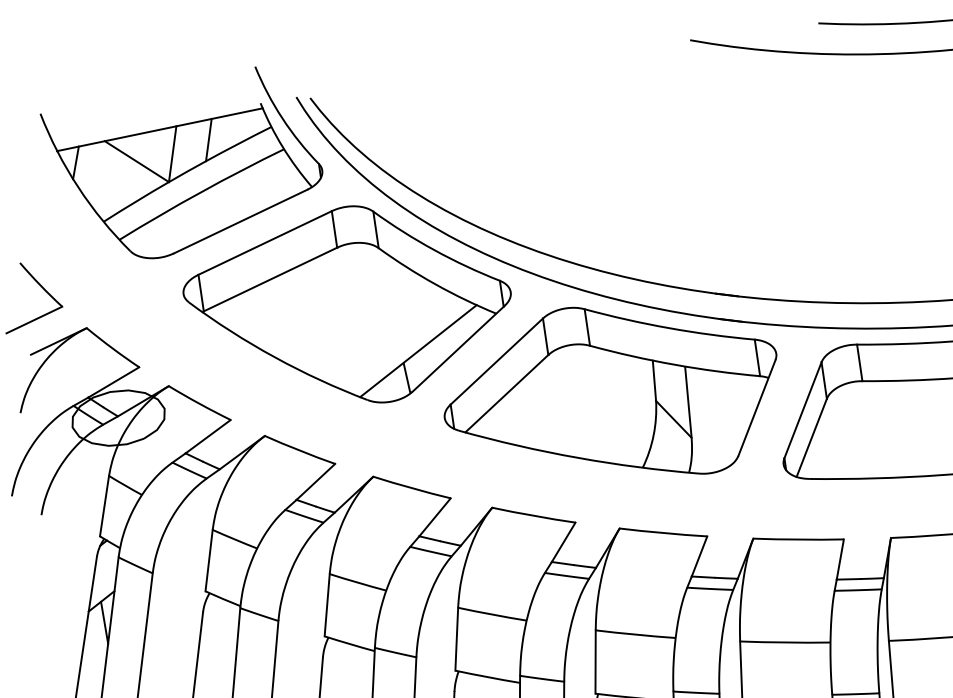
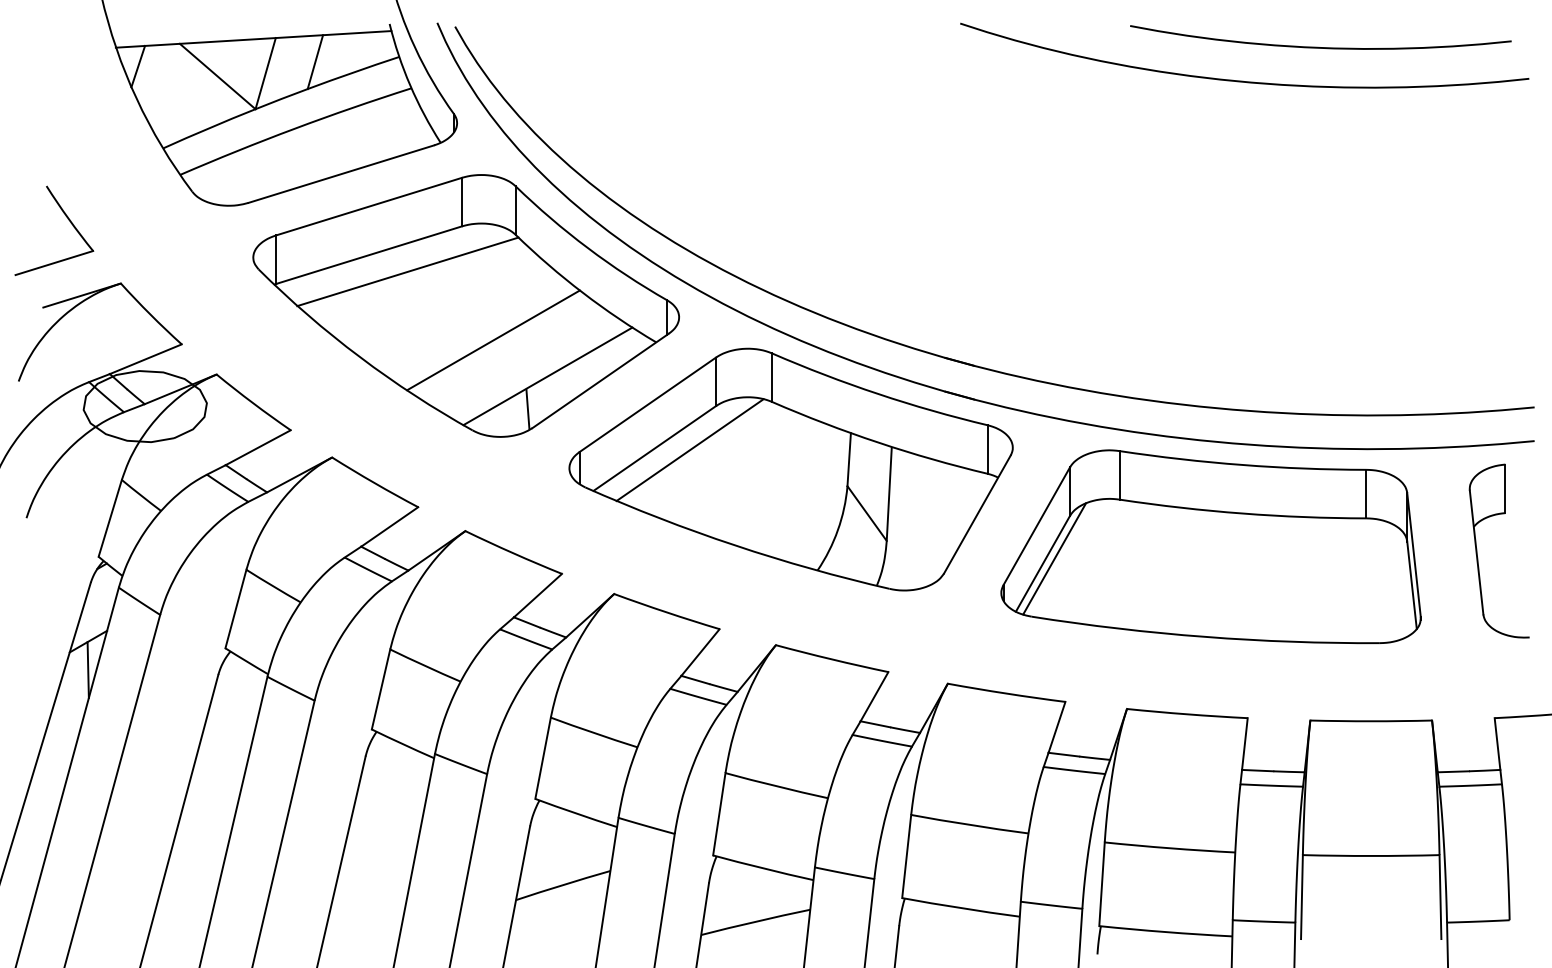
line: (301, 287) -> (407, 271), added
line: (373, 330) -> (493, 340), added
line: (533, 391) -> (689, 450), added
line: (819, 432) -> (1054, 558), added

